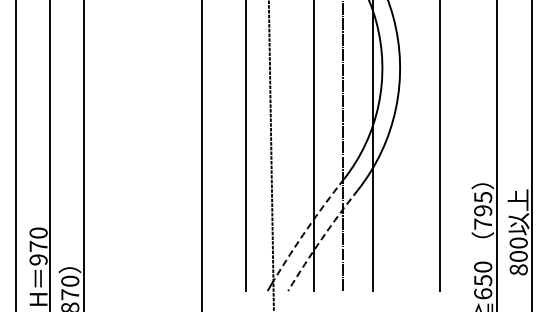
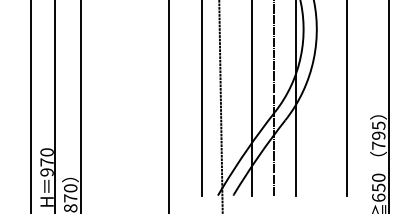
arc: (307, 228) -> (247, 148), dashed -> solid
arc: (321, 238) -> (258, 156), dashed -> solid

